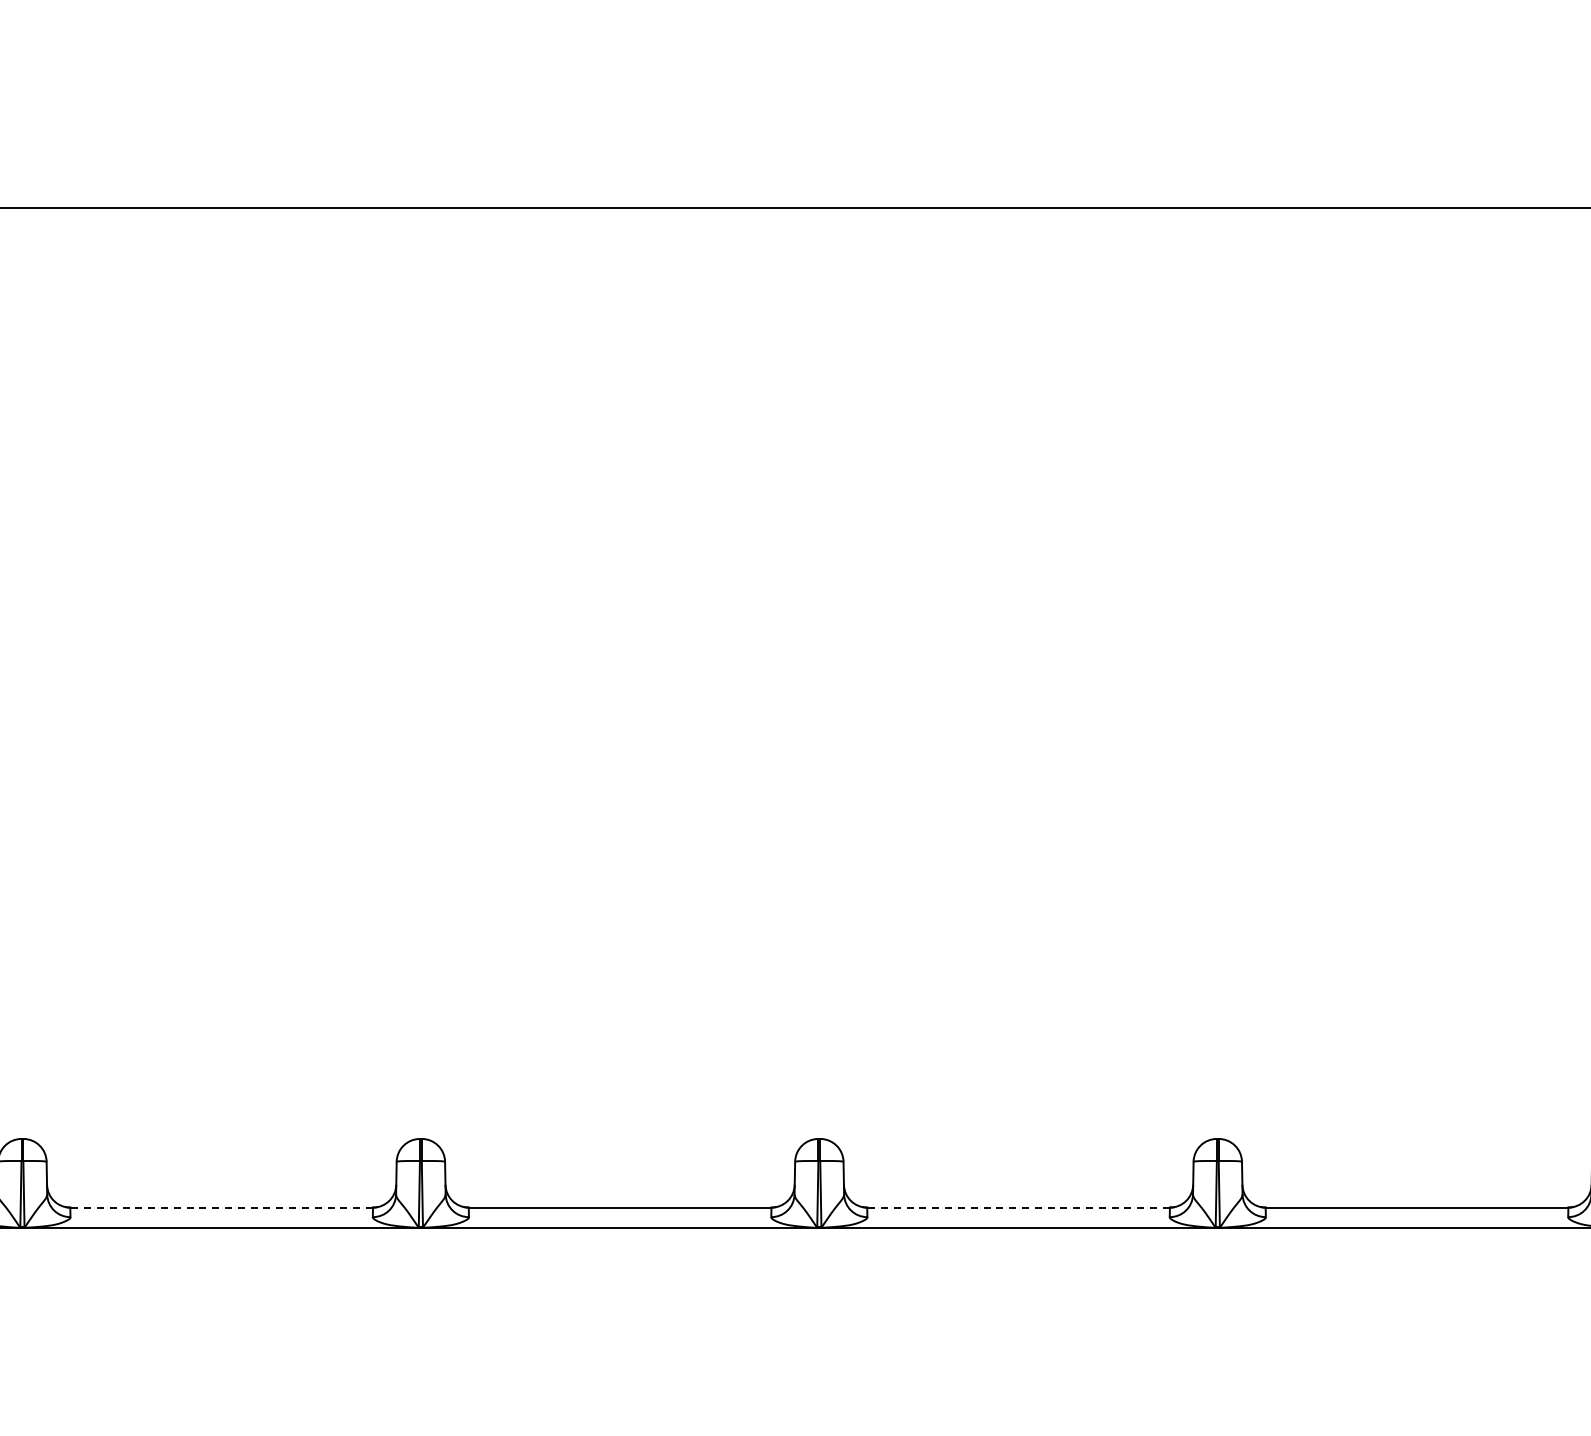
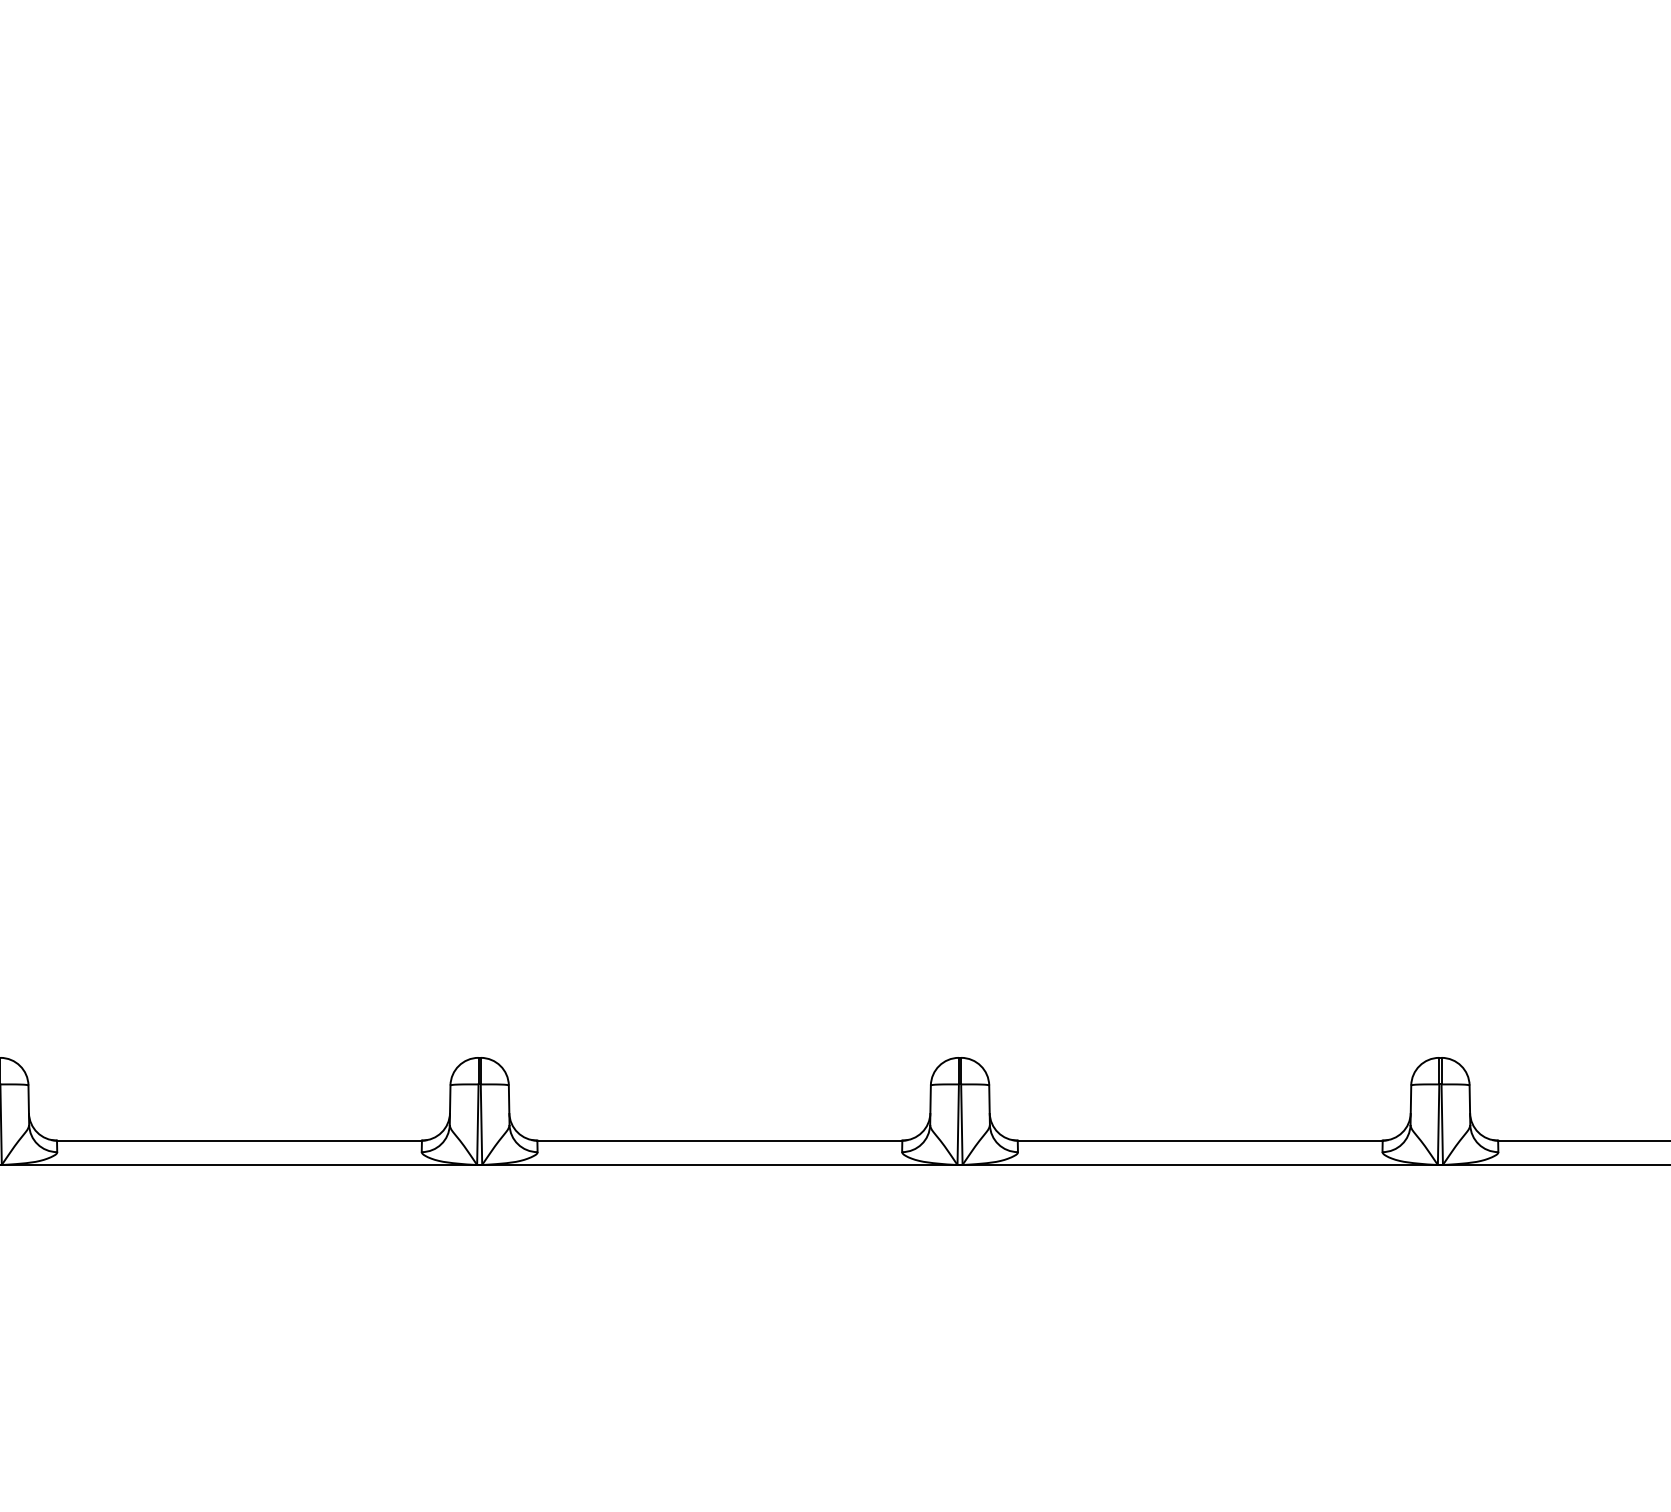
line: (221, 1207) -> (239, 1140), dashed -> solid
line: (1018, 1207) -> (1200, 1140), dashed -> solid

